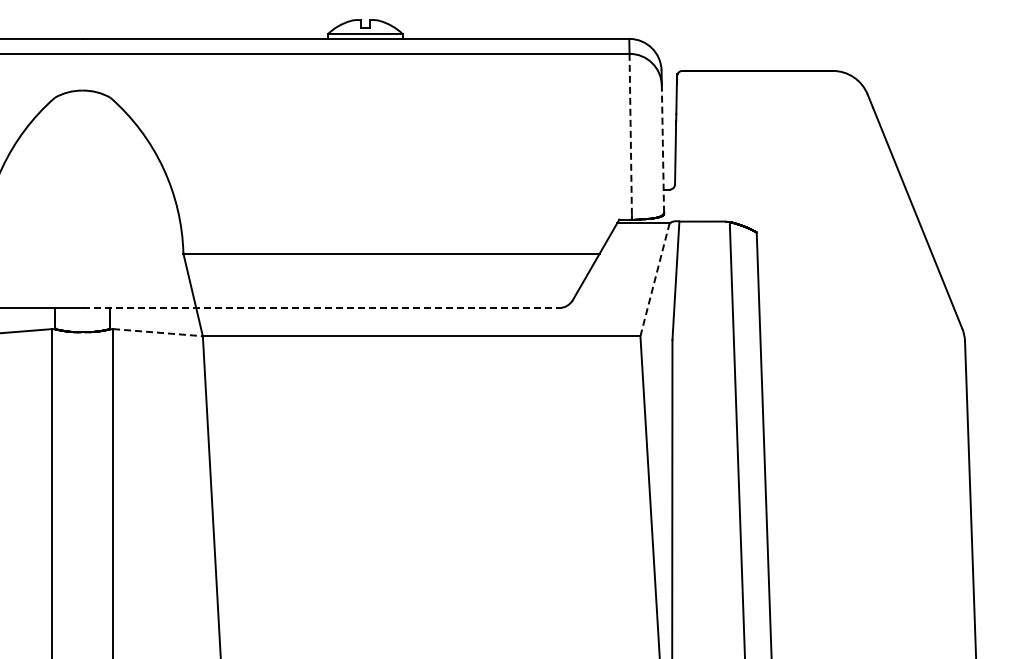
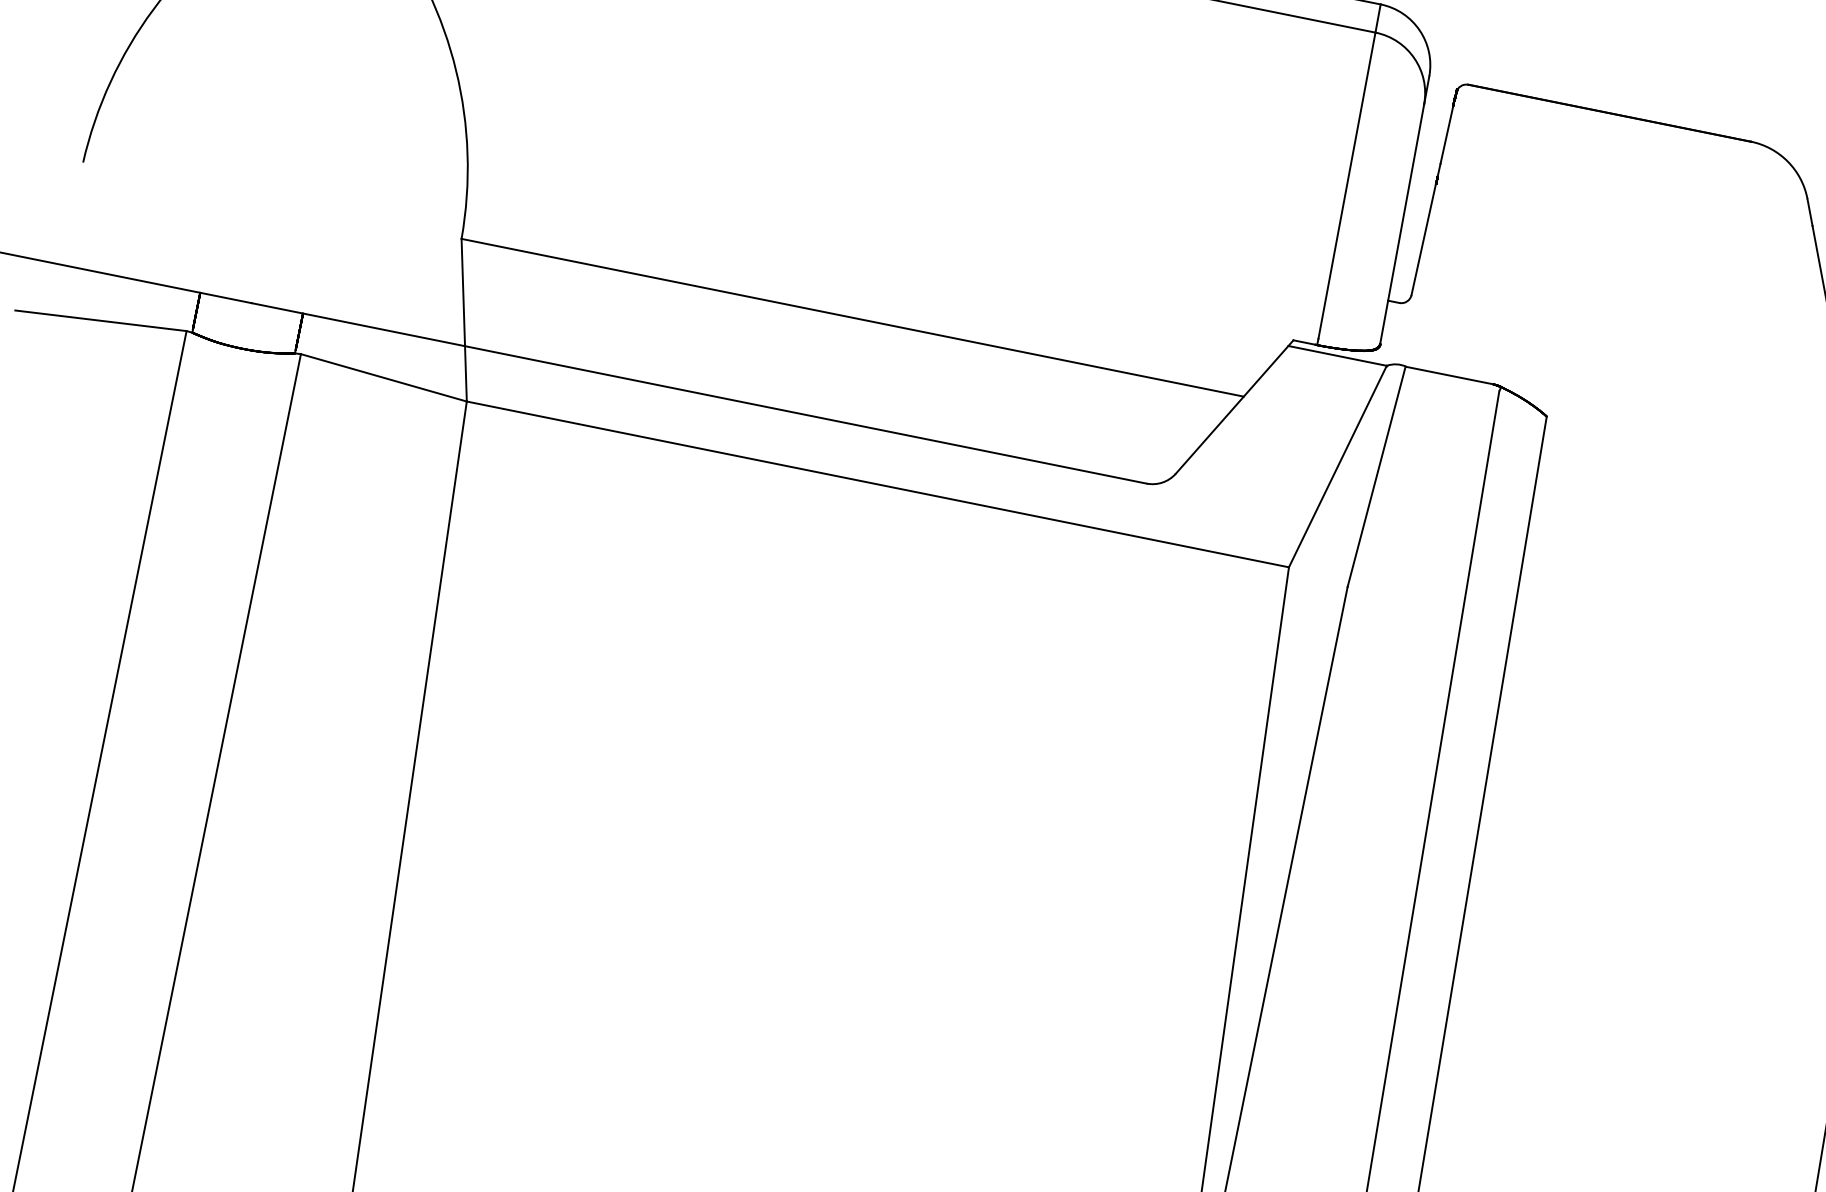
line: (630, 135) -> (1346, 186), dashed -> solid
line: (662, 149) -> (1401, 224), dashed -> solid
line: (654, 280) -> (1336, 467), dashed -> solid
line: (321, 308) -> (700, 394), dashed -> solid
line: (158, 332) -> (384, 377), dashed -> solid

